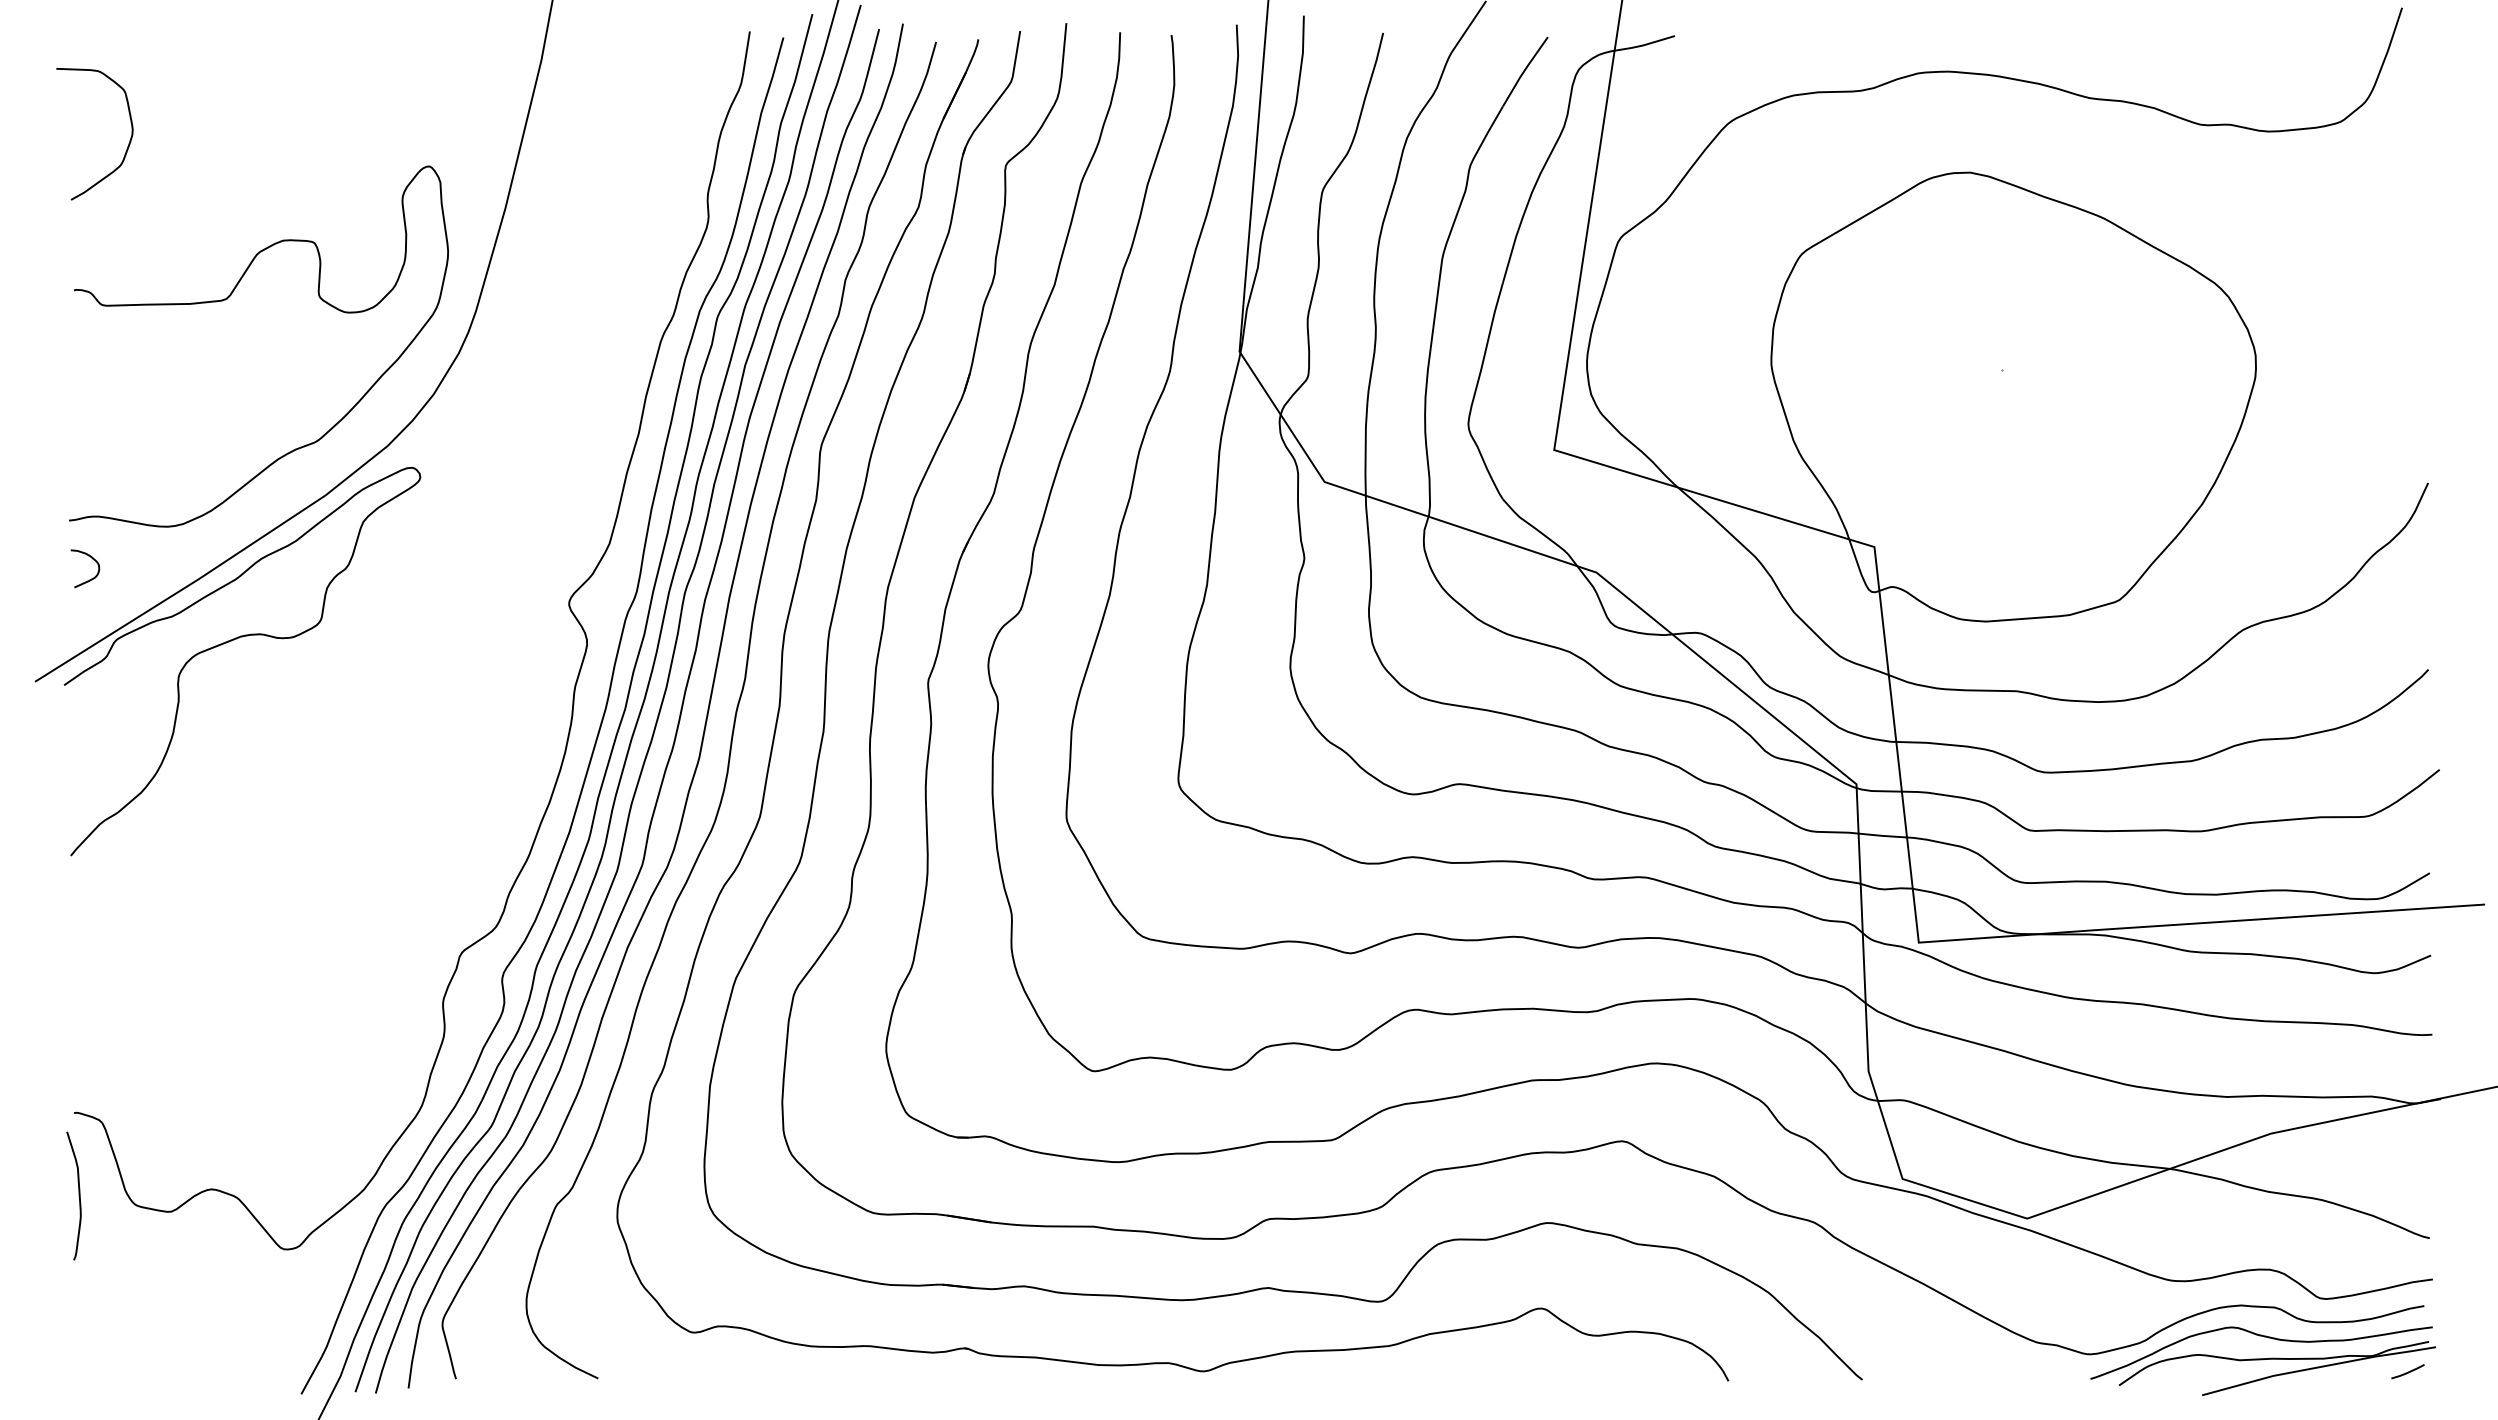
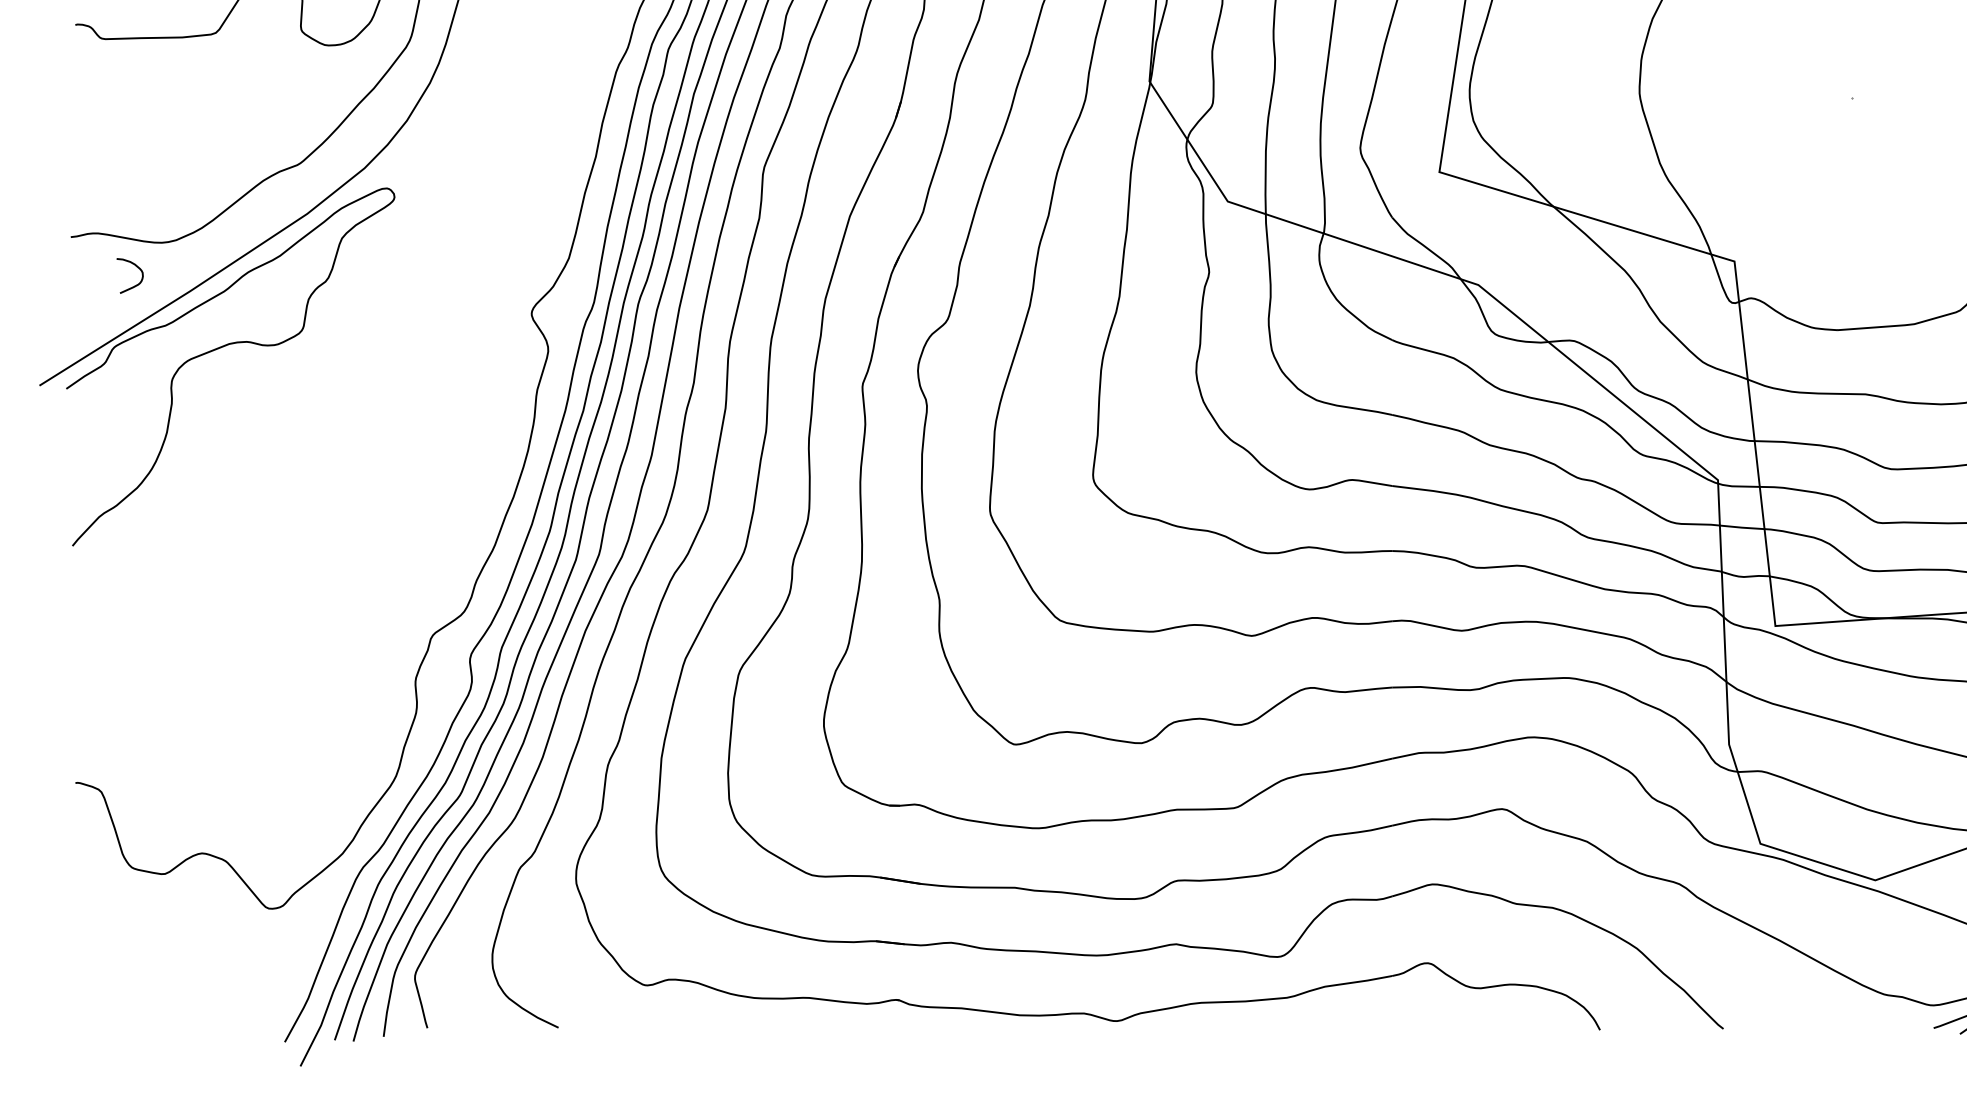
curve: (93, 560) -> (137, 268), moved
curve: (78, 1195) -> (79, 859), removed

